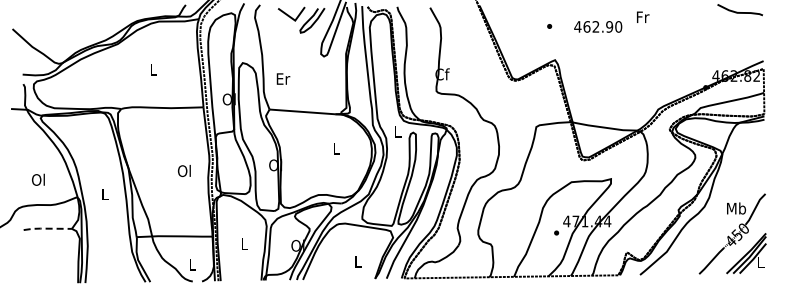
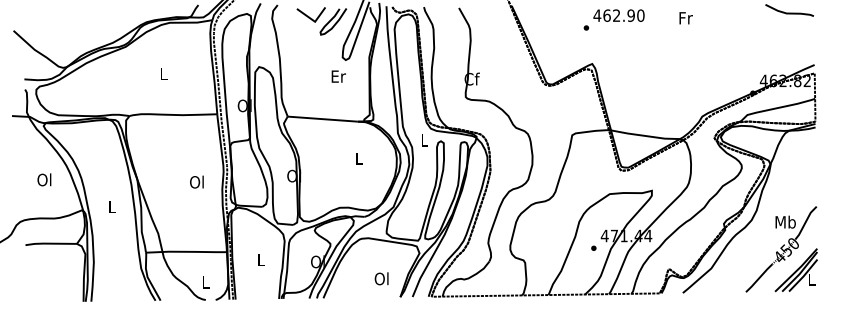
text: (598, 26) -> (619, 15), moved
text: (283, 78) -> (338, 76), moved
text: (38, 179) -> (44, 179), moved
line: (46, 228) -> (49, 243), dashed -> solid
text: (357, 261) -> (381, 278), L -> Ol

